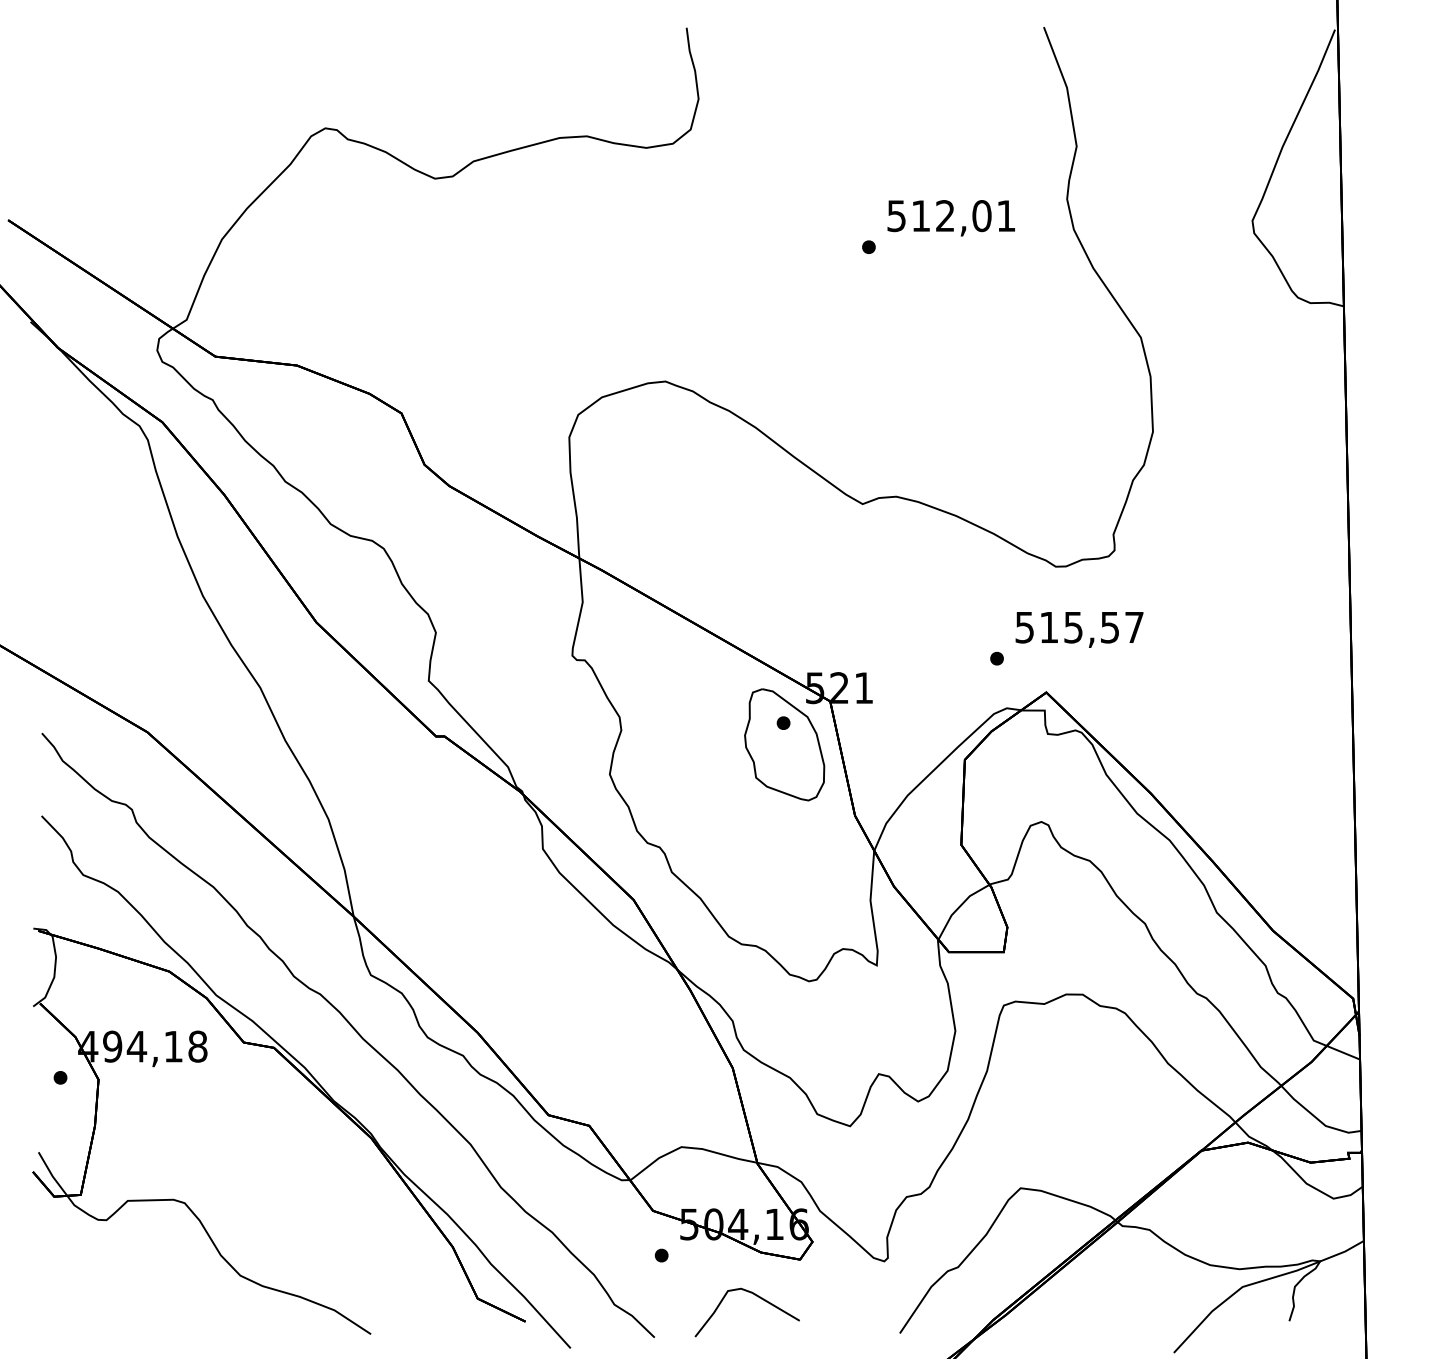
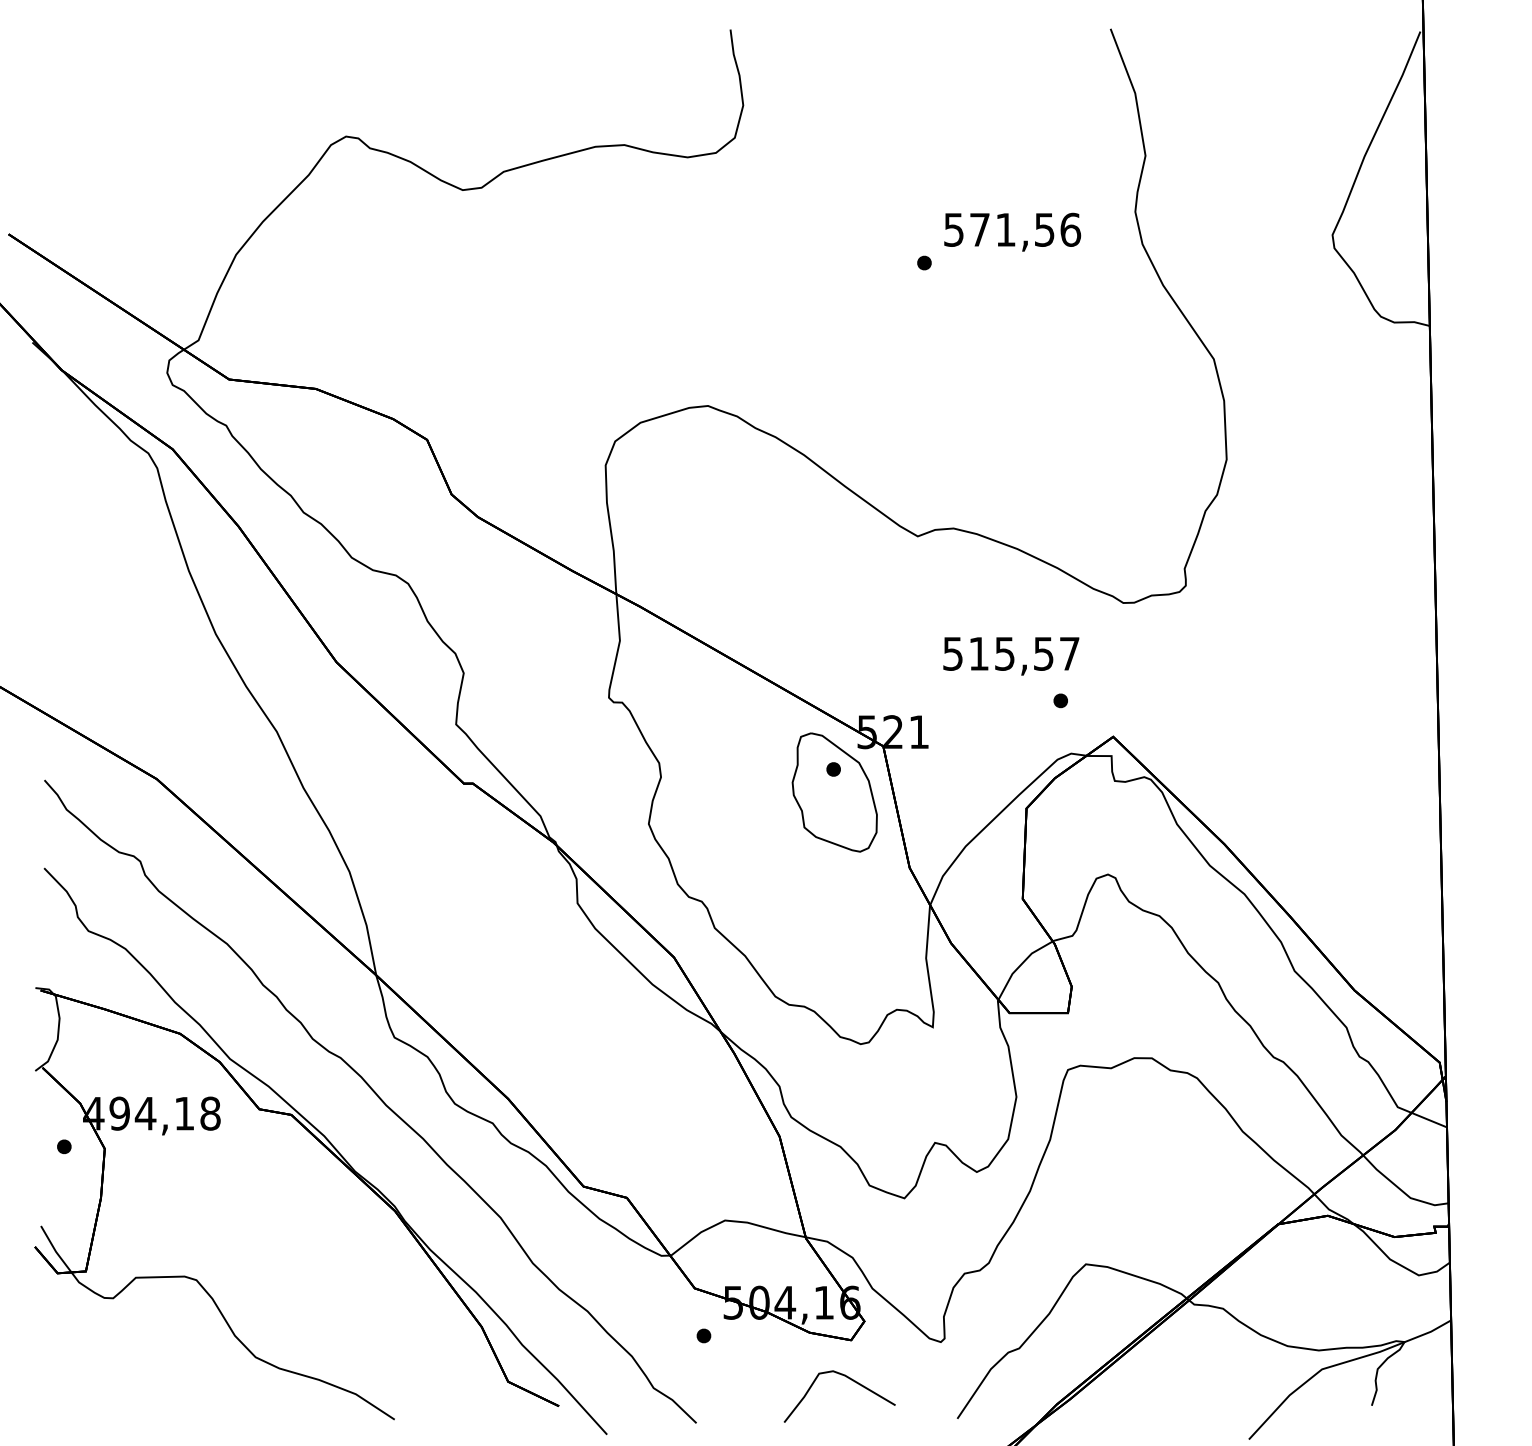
text: (964, 216) -> (1026, 230), 512,01 -> 571,56
text: (1079, 629) -> (1011, 655), moved
curve: (754, 1295) -> (847, 1378), moved

